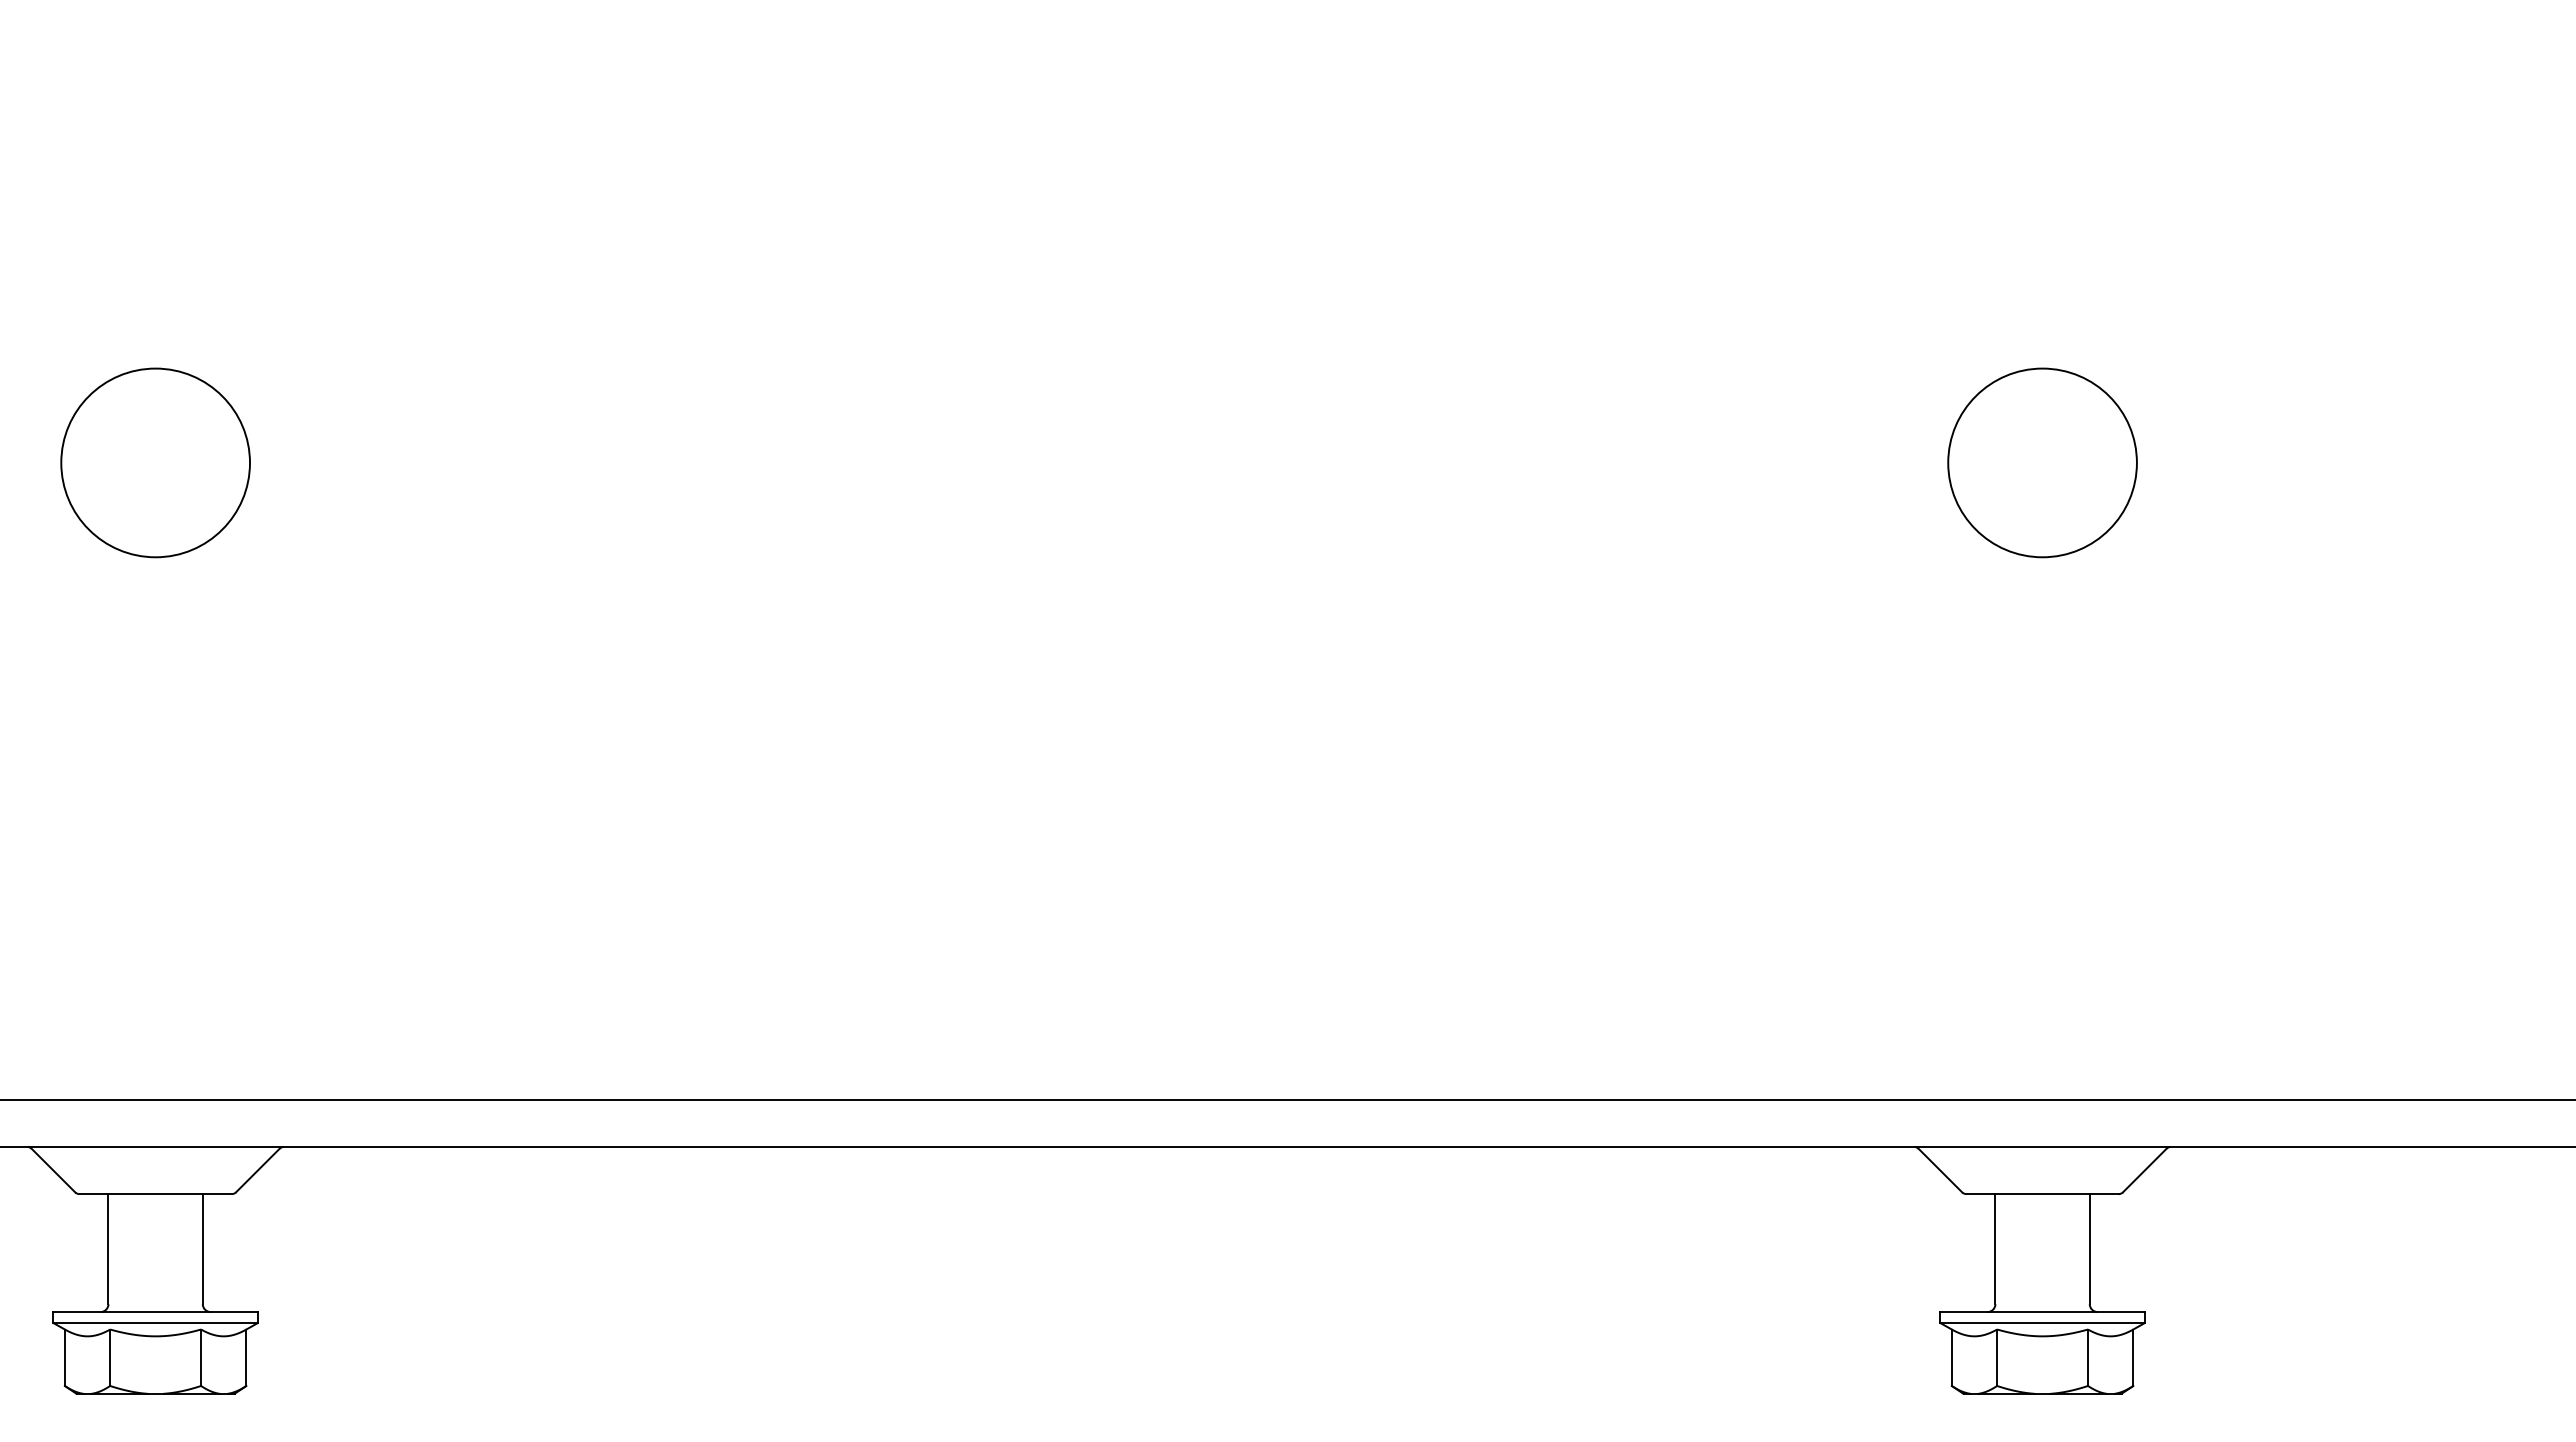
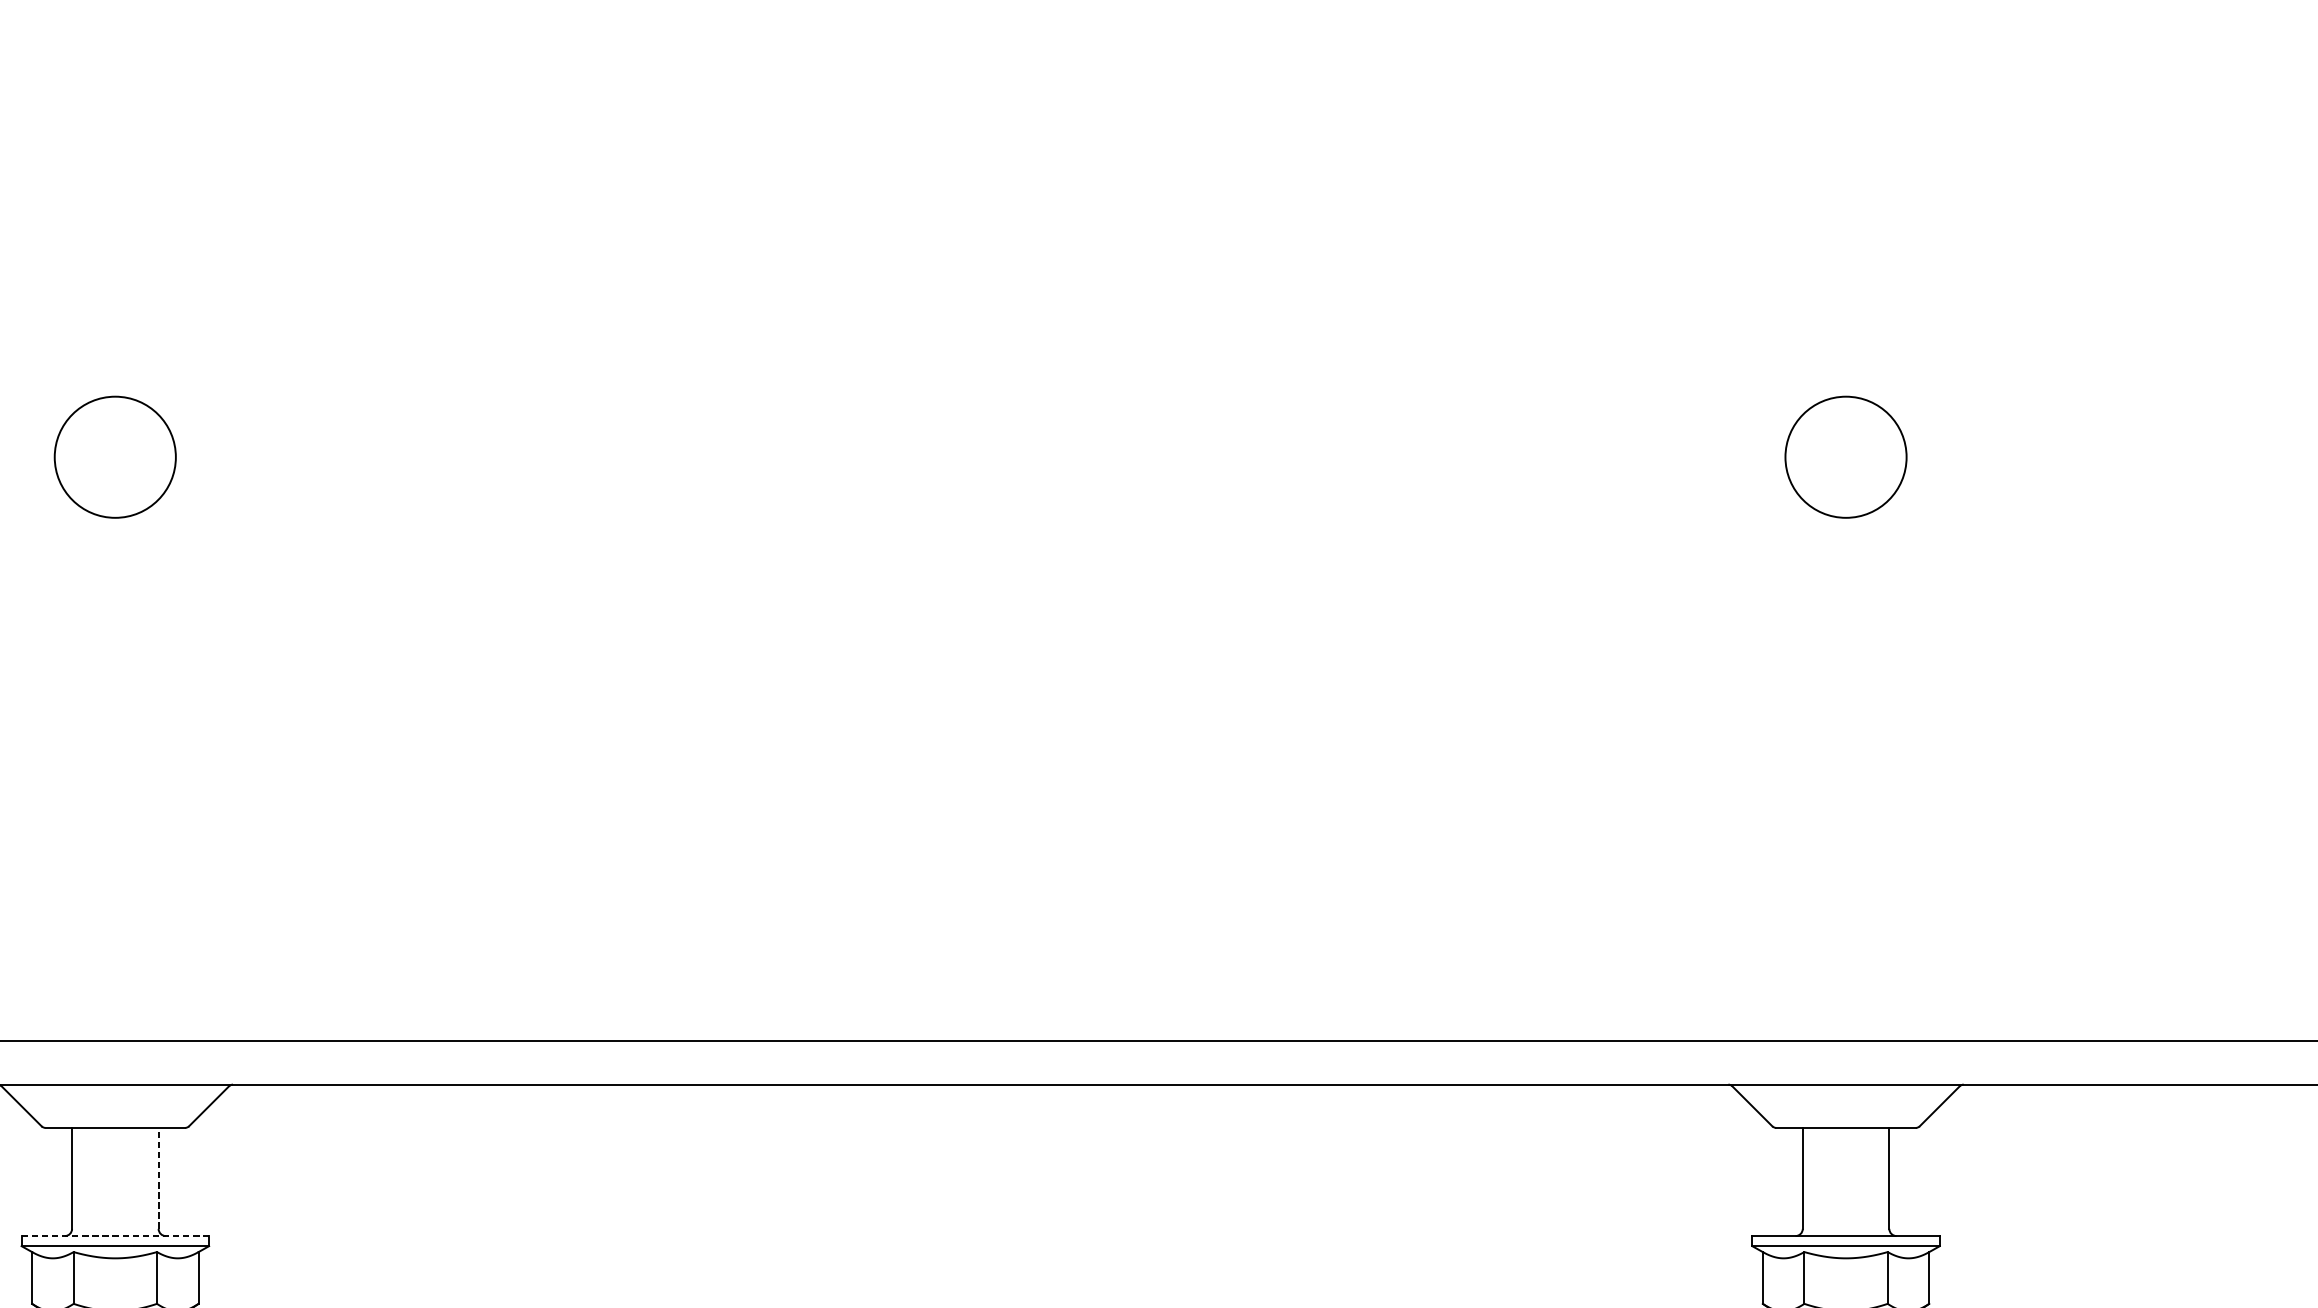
circle: (155, 462) -> (115, 456), size x0.7
circle: (2042, 462) -> (1845, 456), size x0.7
line: (202, 1248) -> (158, 1177), solid -> dashed
line: (156, 1312) -> (116, 1236), solid -> dashed

